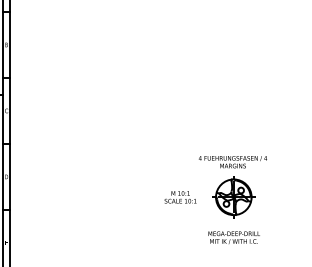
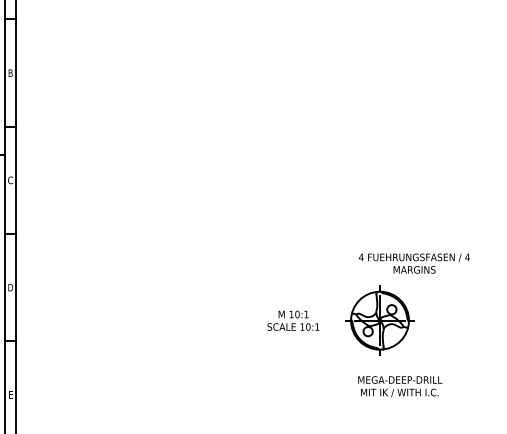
text: (232, 162) -> (413, 264), moved
text: (233, 237) -> (399, 386), moved

